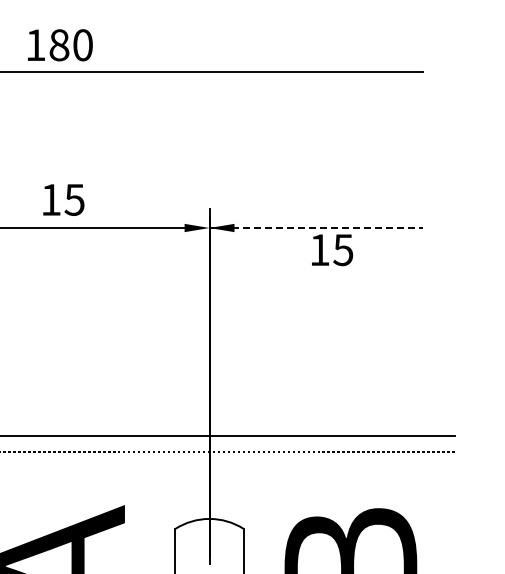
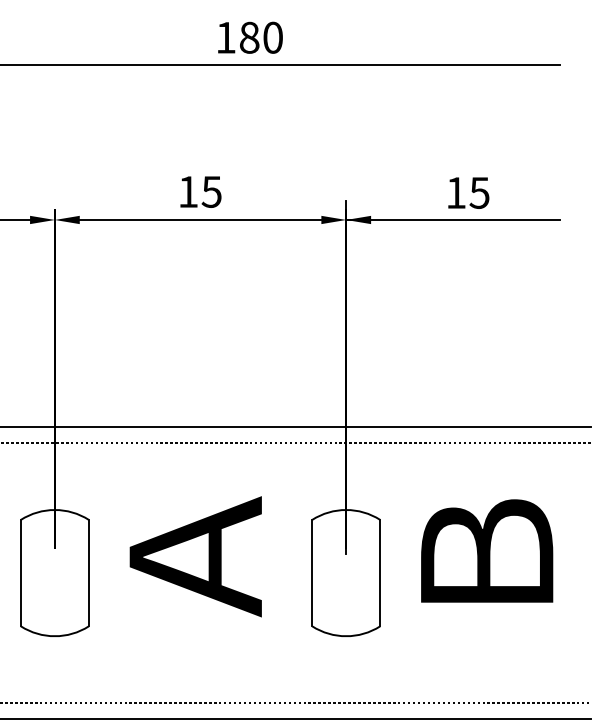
text: (60, 44) -> (250, 37), moved
line: (316, 227) -> (452, 219), dashed -> solid
text: (332, 249) -> (468, 192), moved

